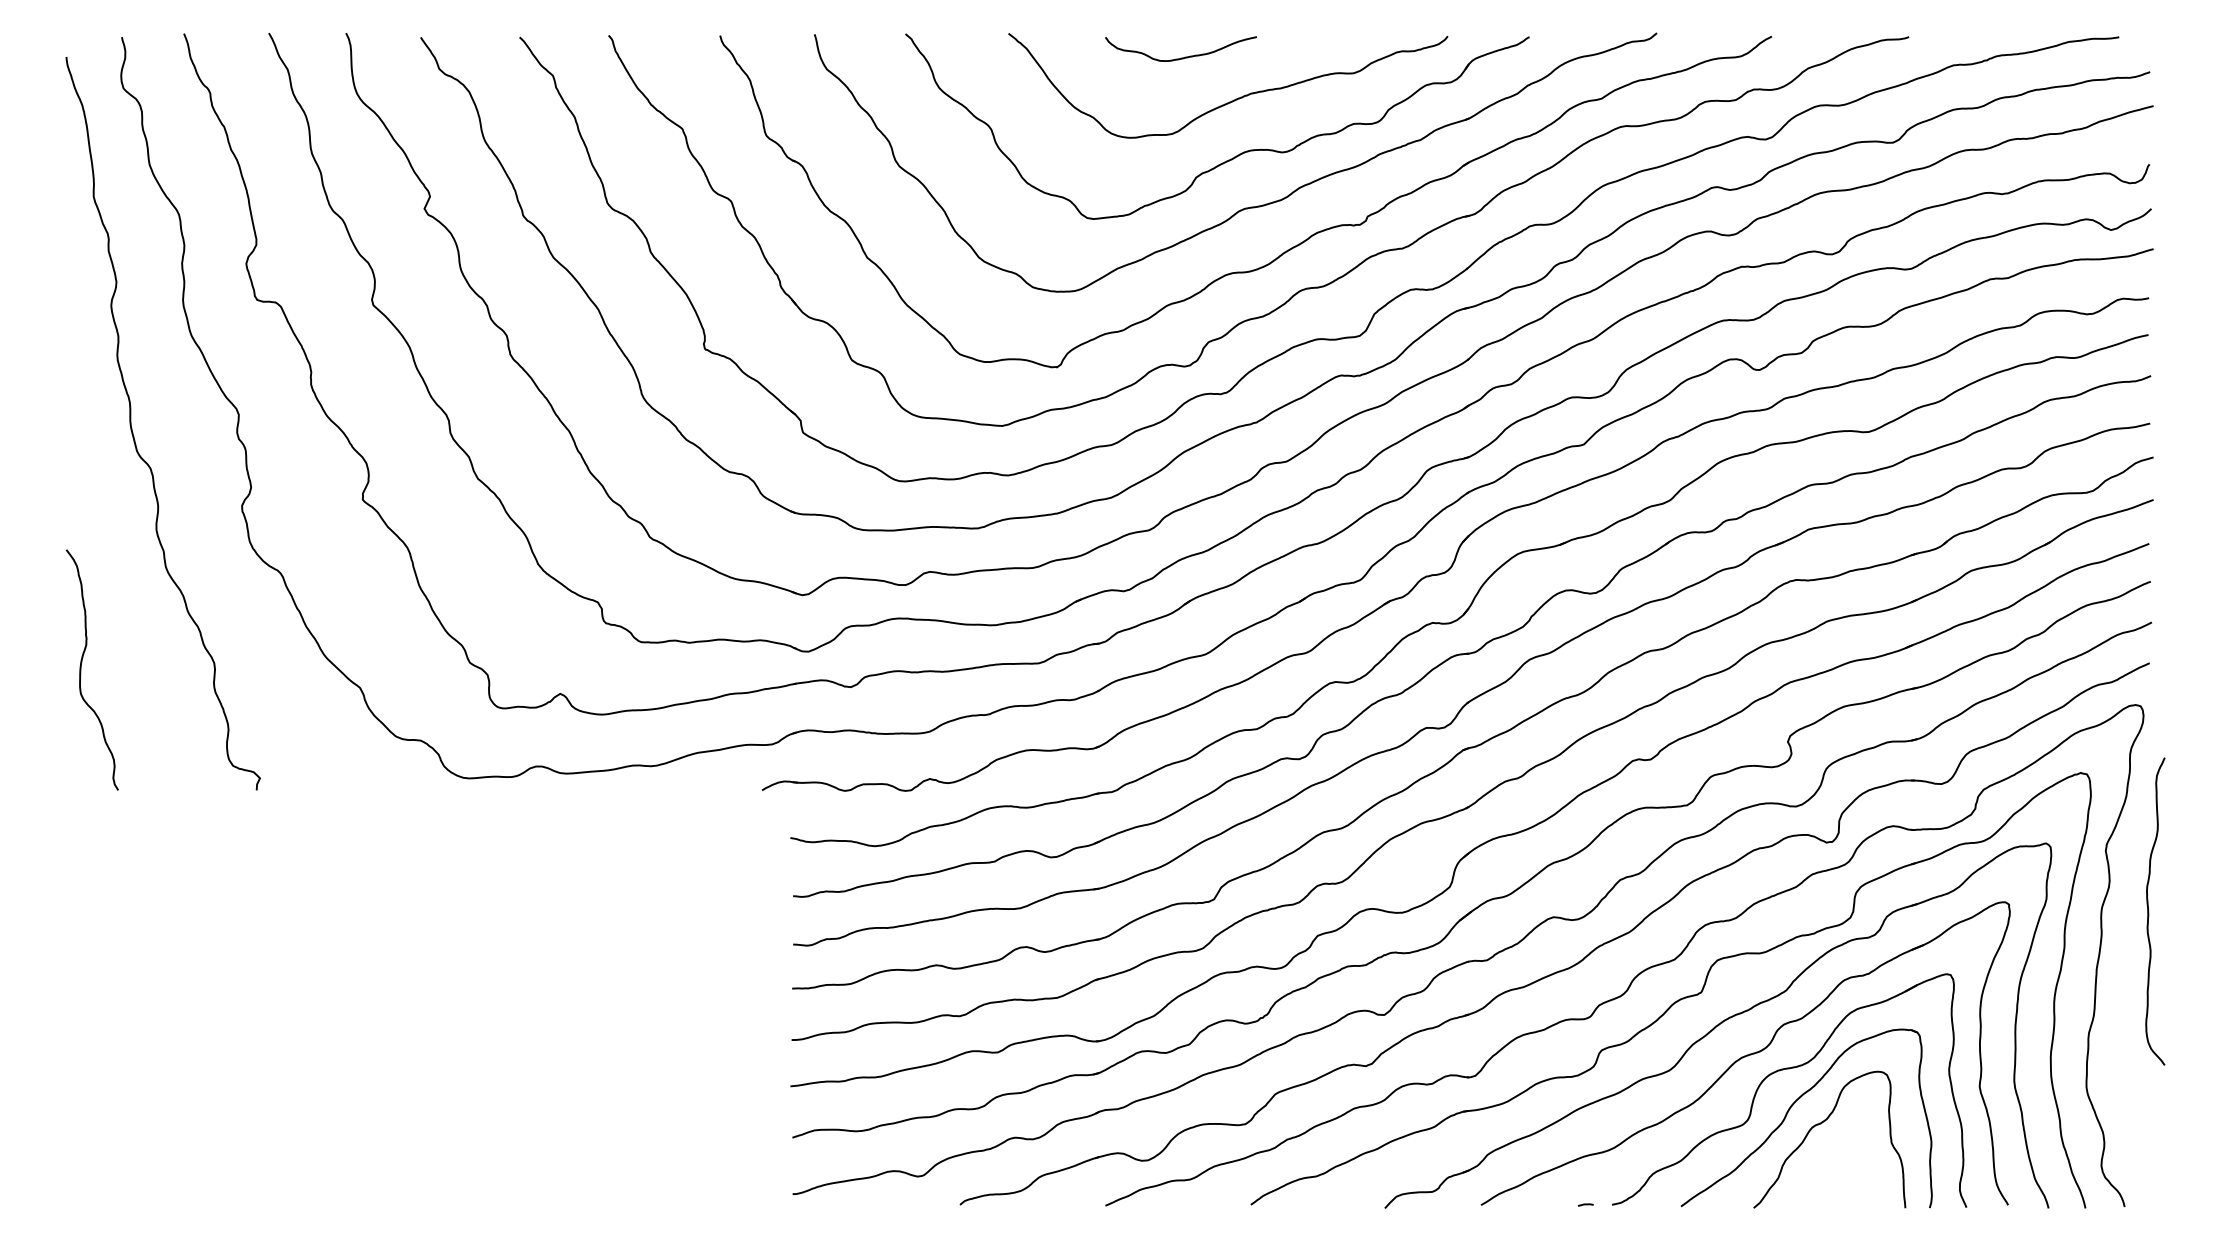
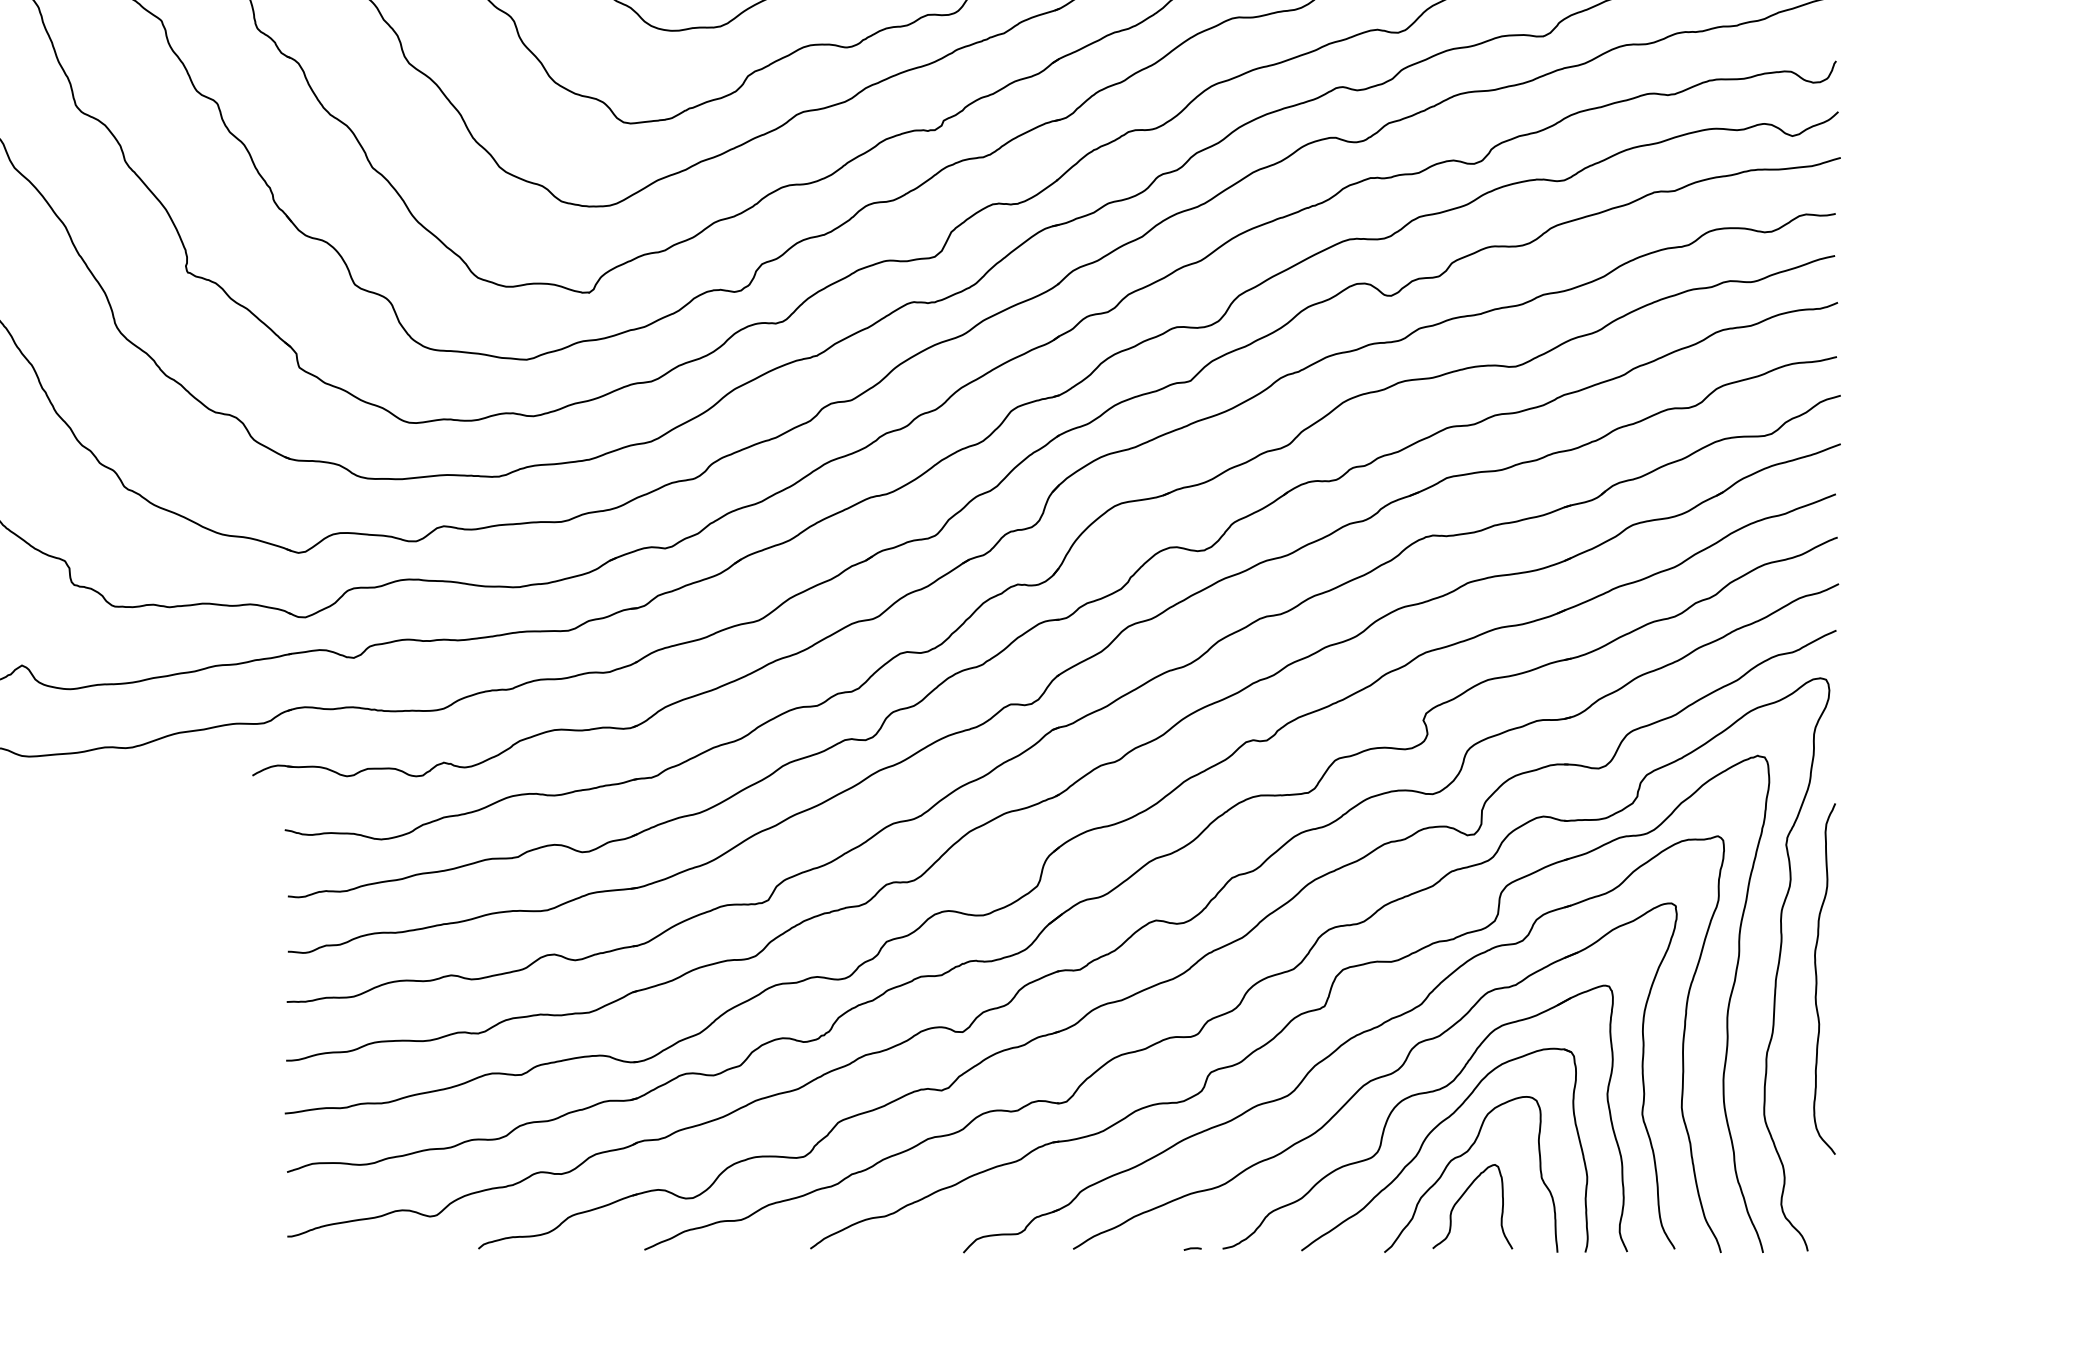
curve: (2149, 911) -> (1817, 979), moved
curve: (1822, 1159) -> (1462, 1197), added

